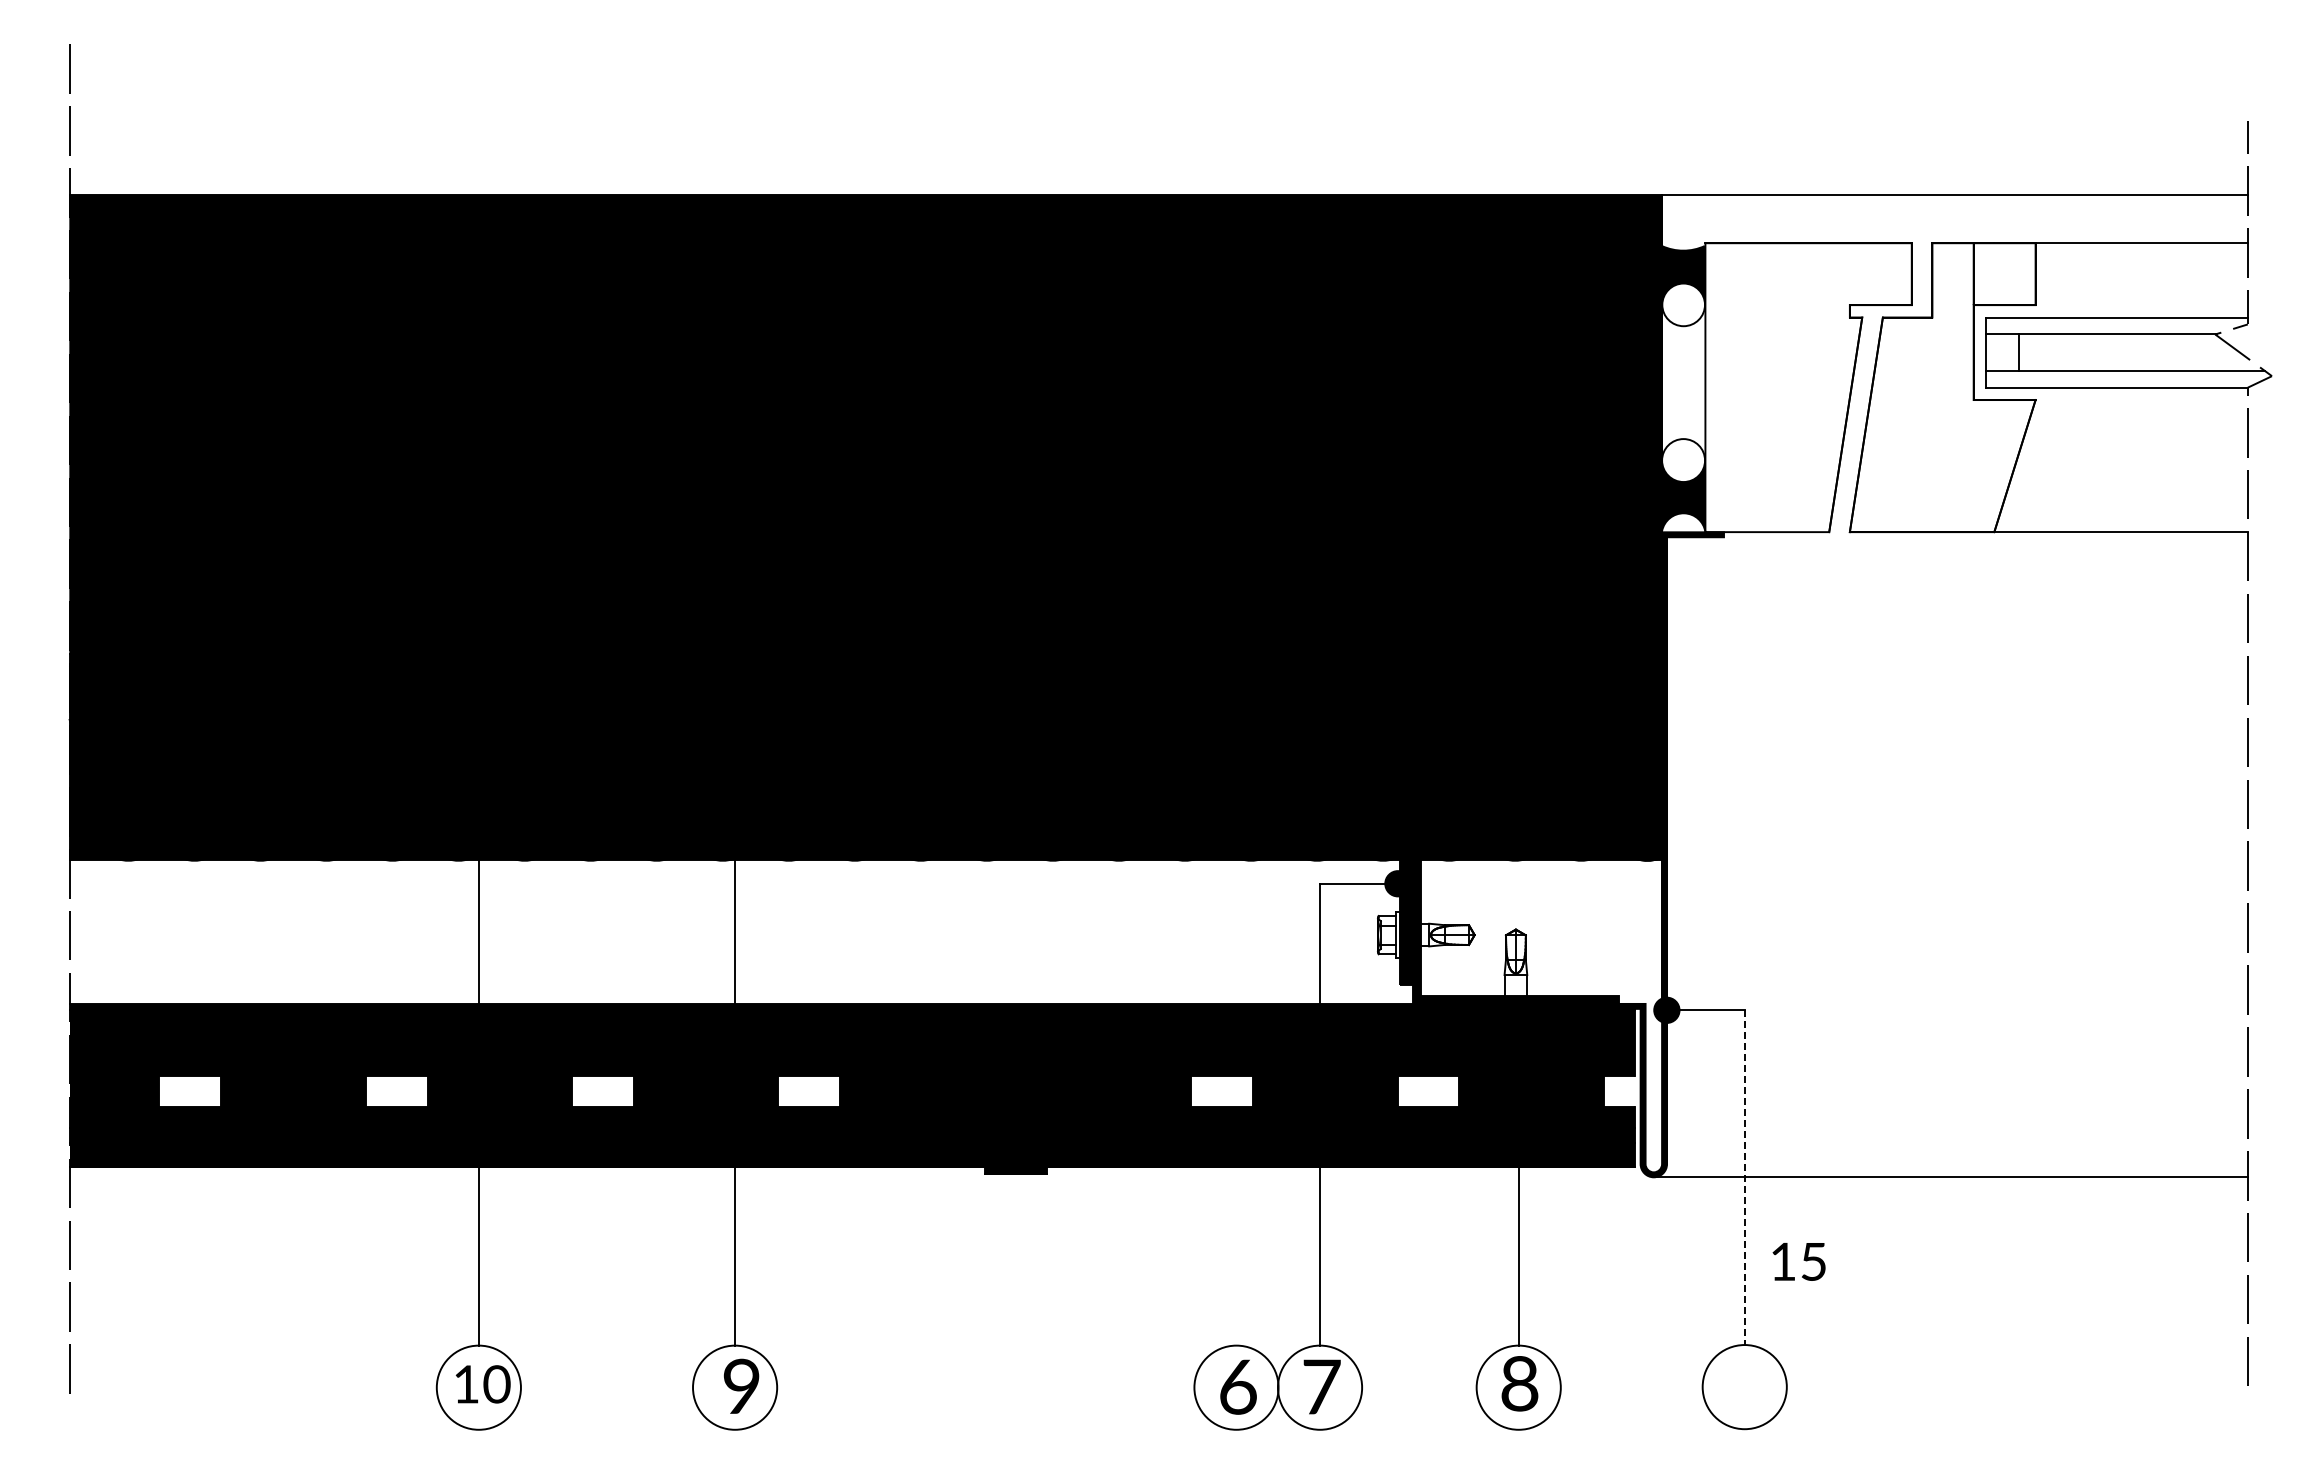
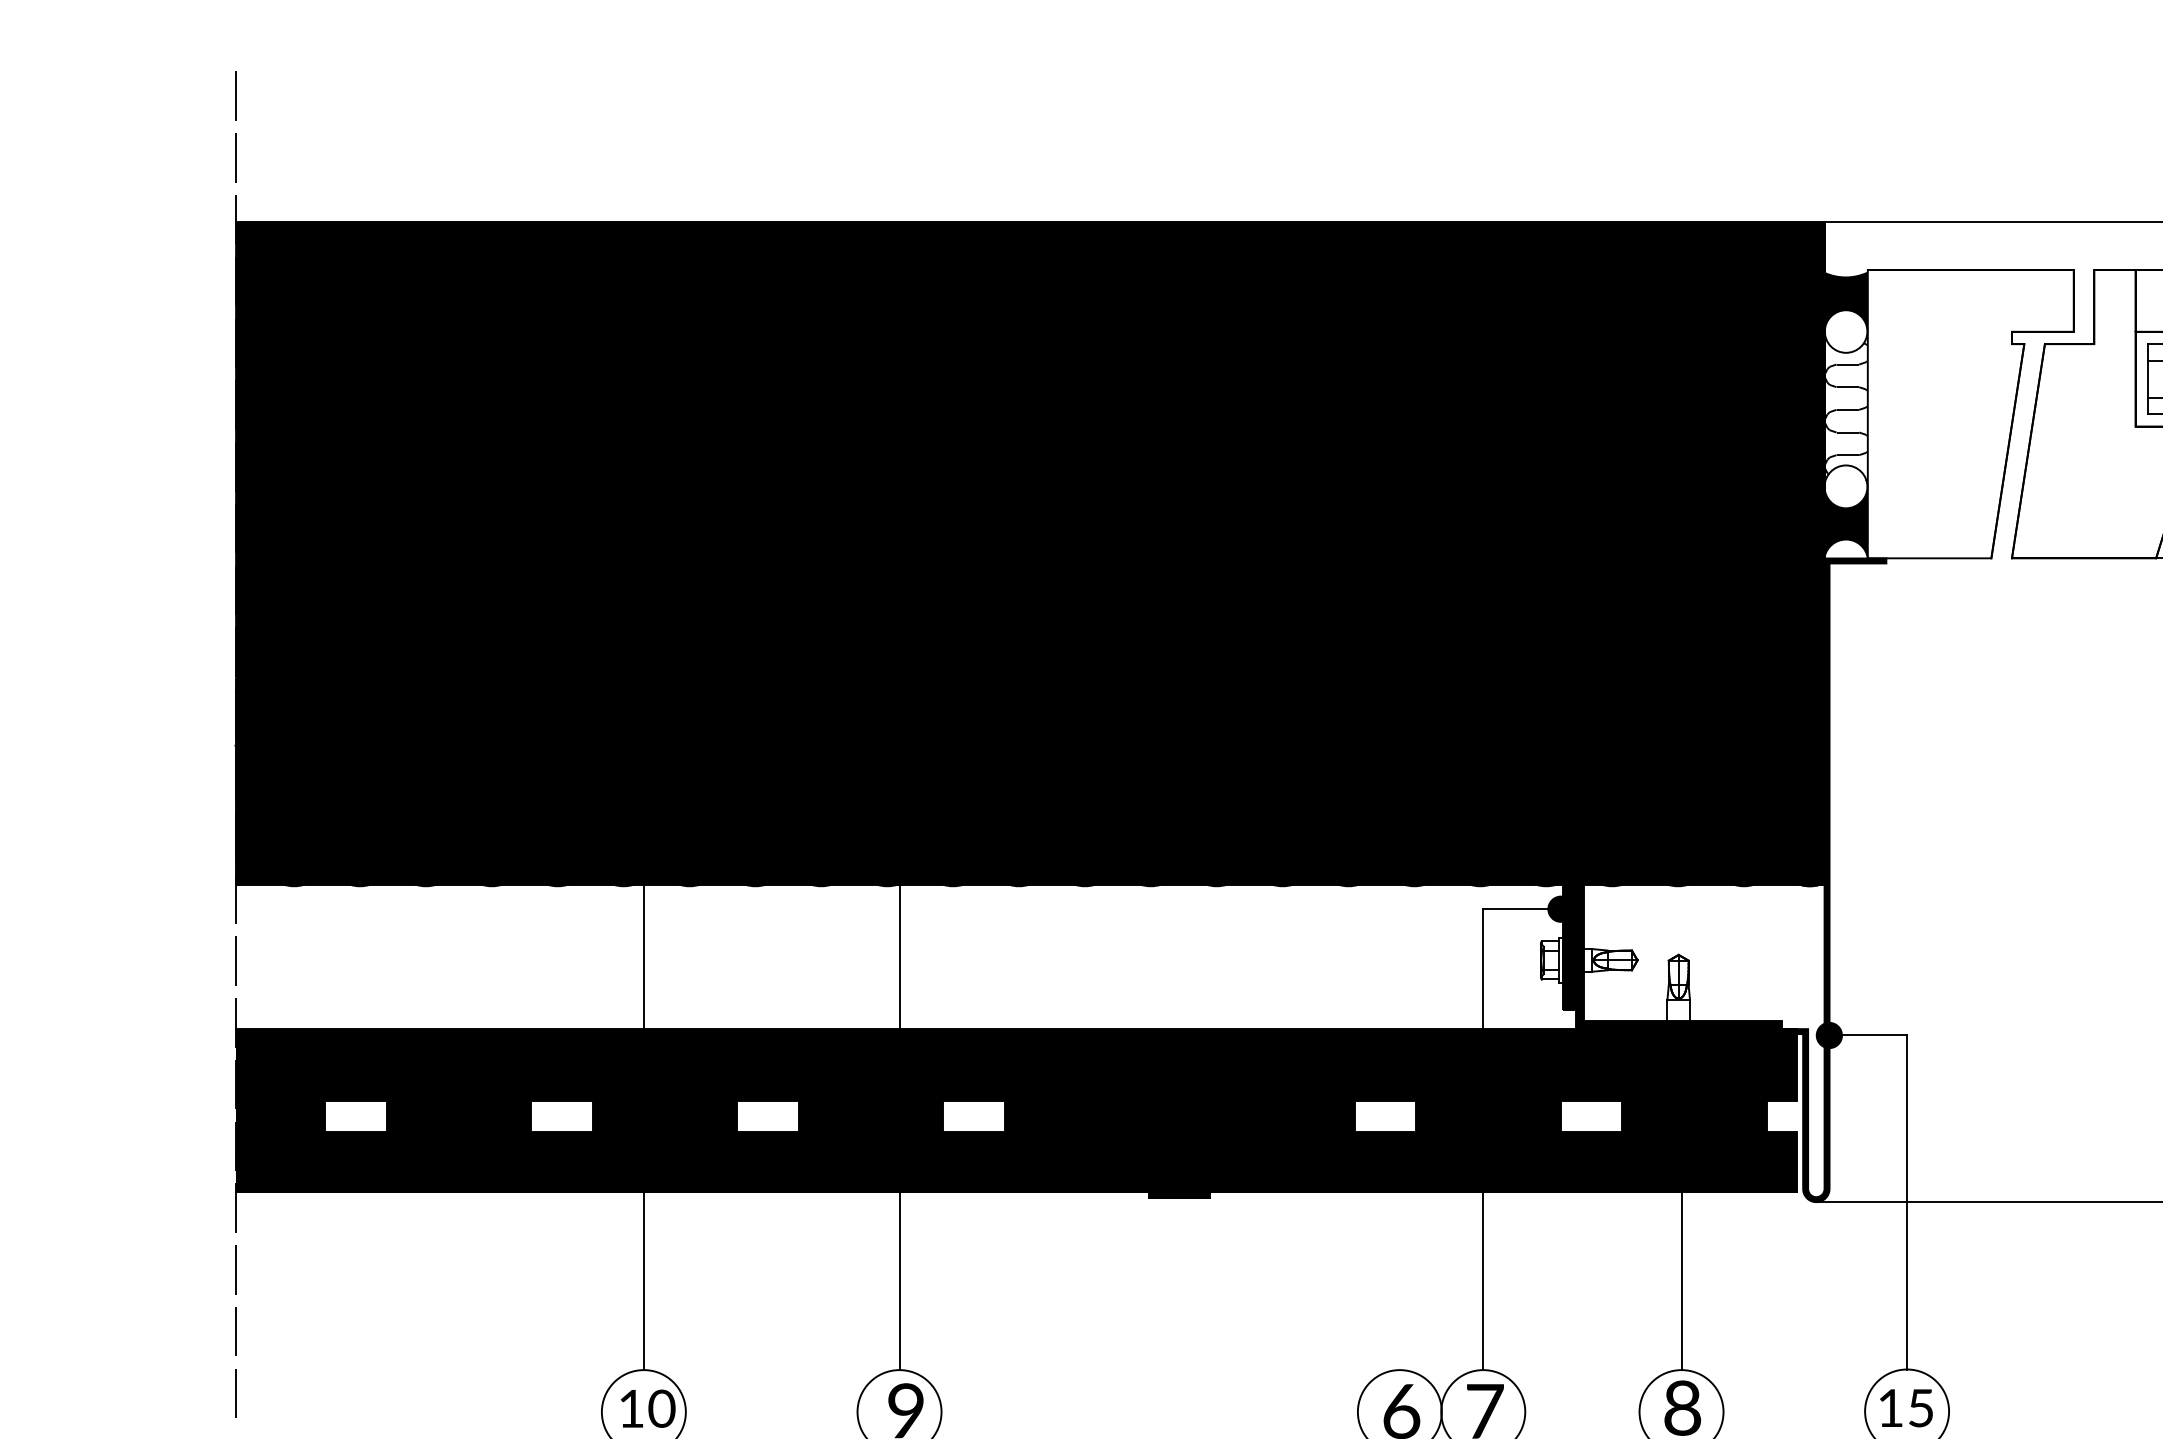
hatch: (1683, 385) -> (1845, 411), added
line: (1744, 1177) -> (1906, 1202), dashed -> solid
text: (1798, 1261) -> (1905, 1407), moved

